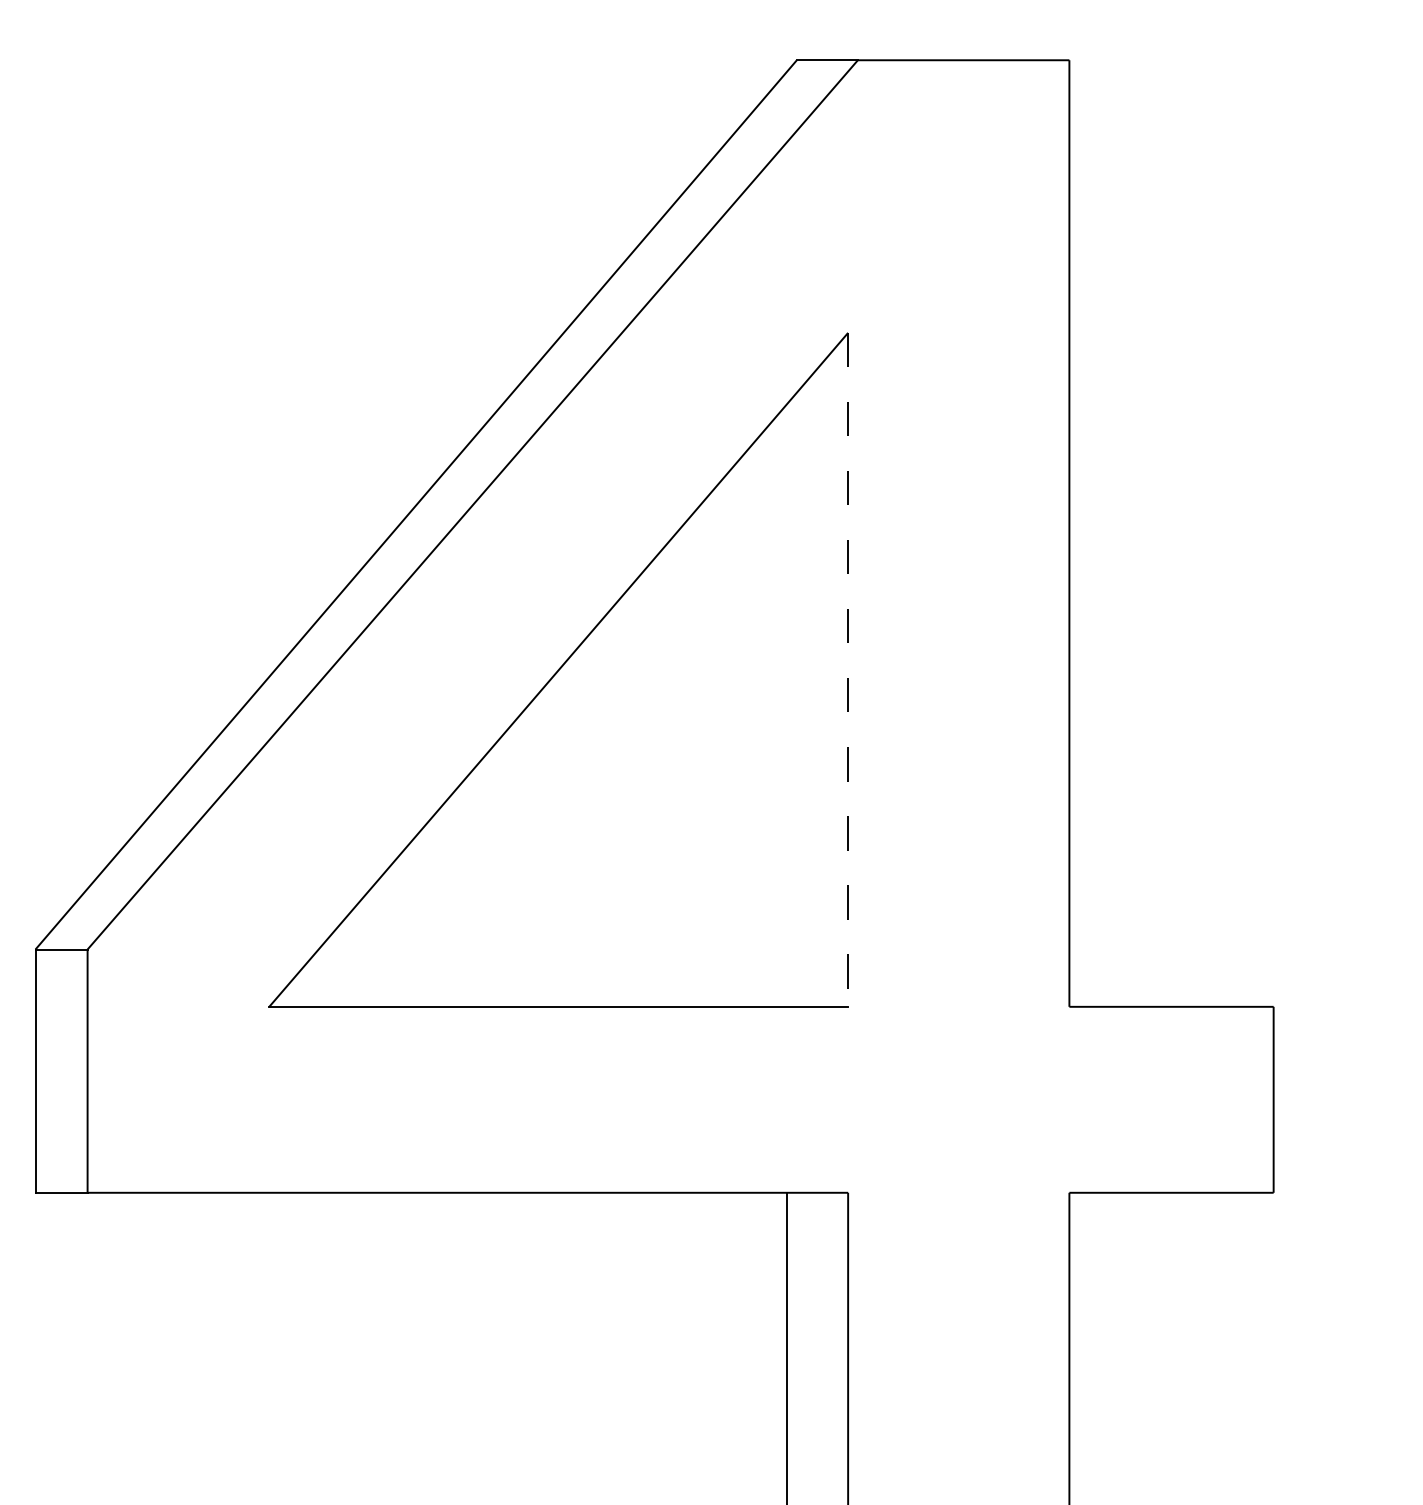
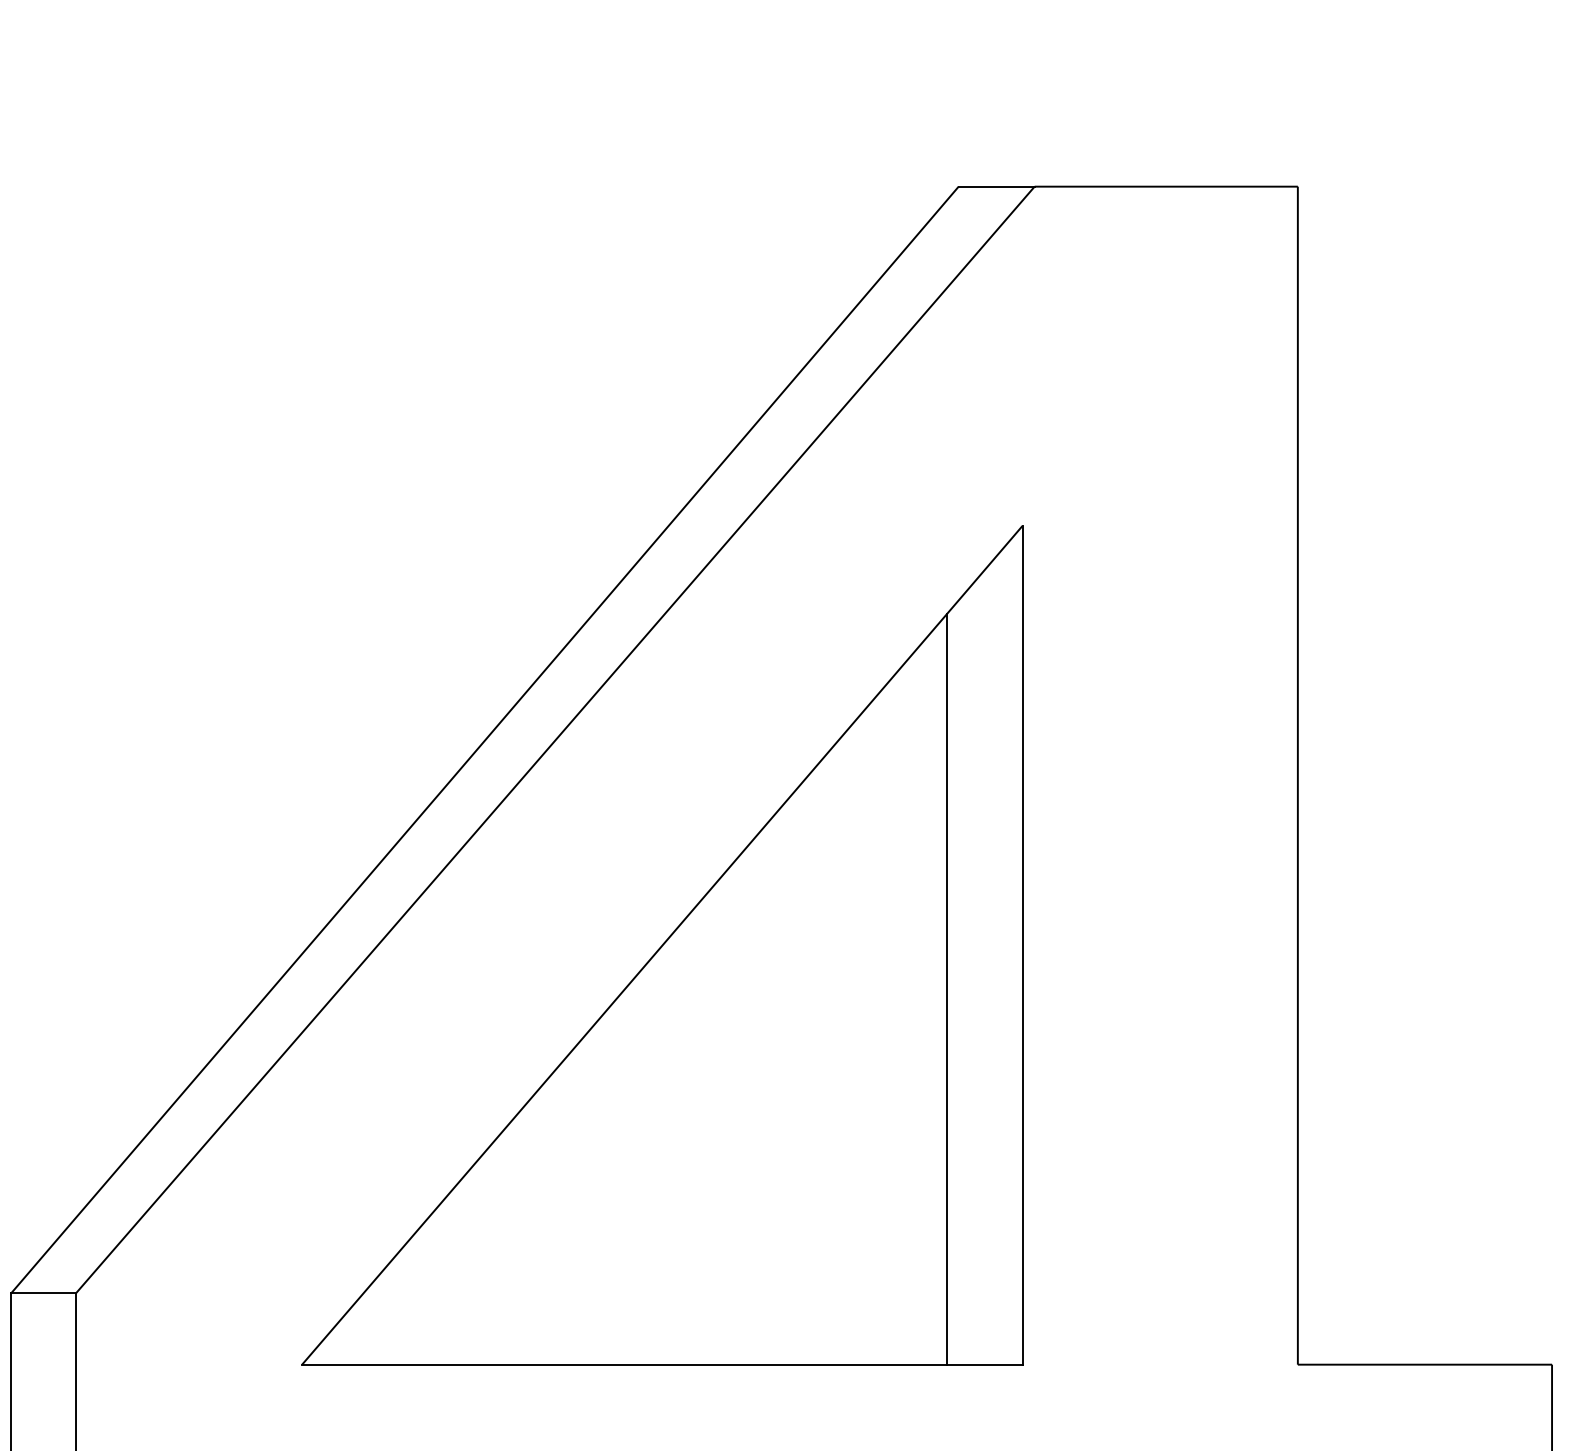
line: (848, 669) -> (1022, 944), dashed -> solid
line: (787, 704) -> (947, 988), added

